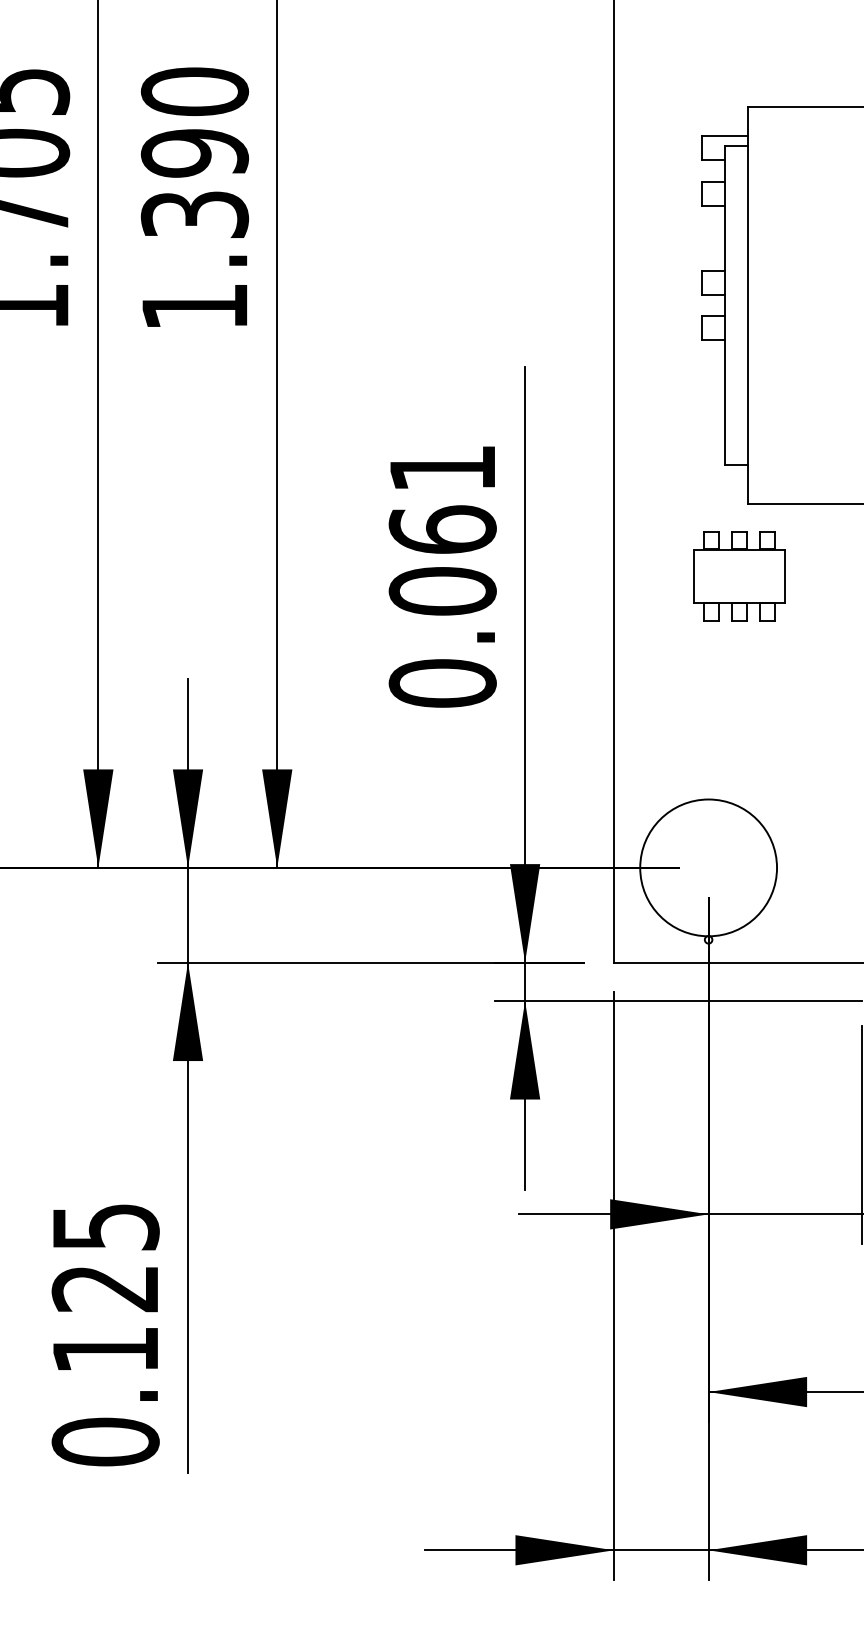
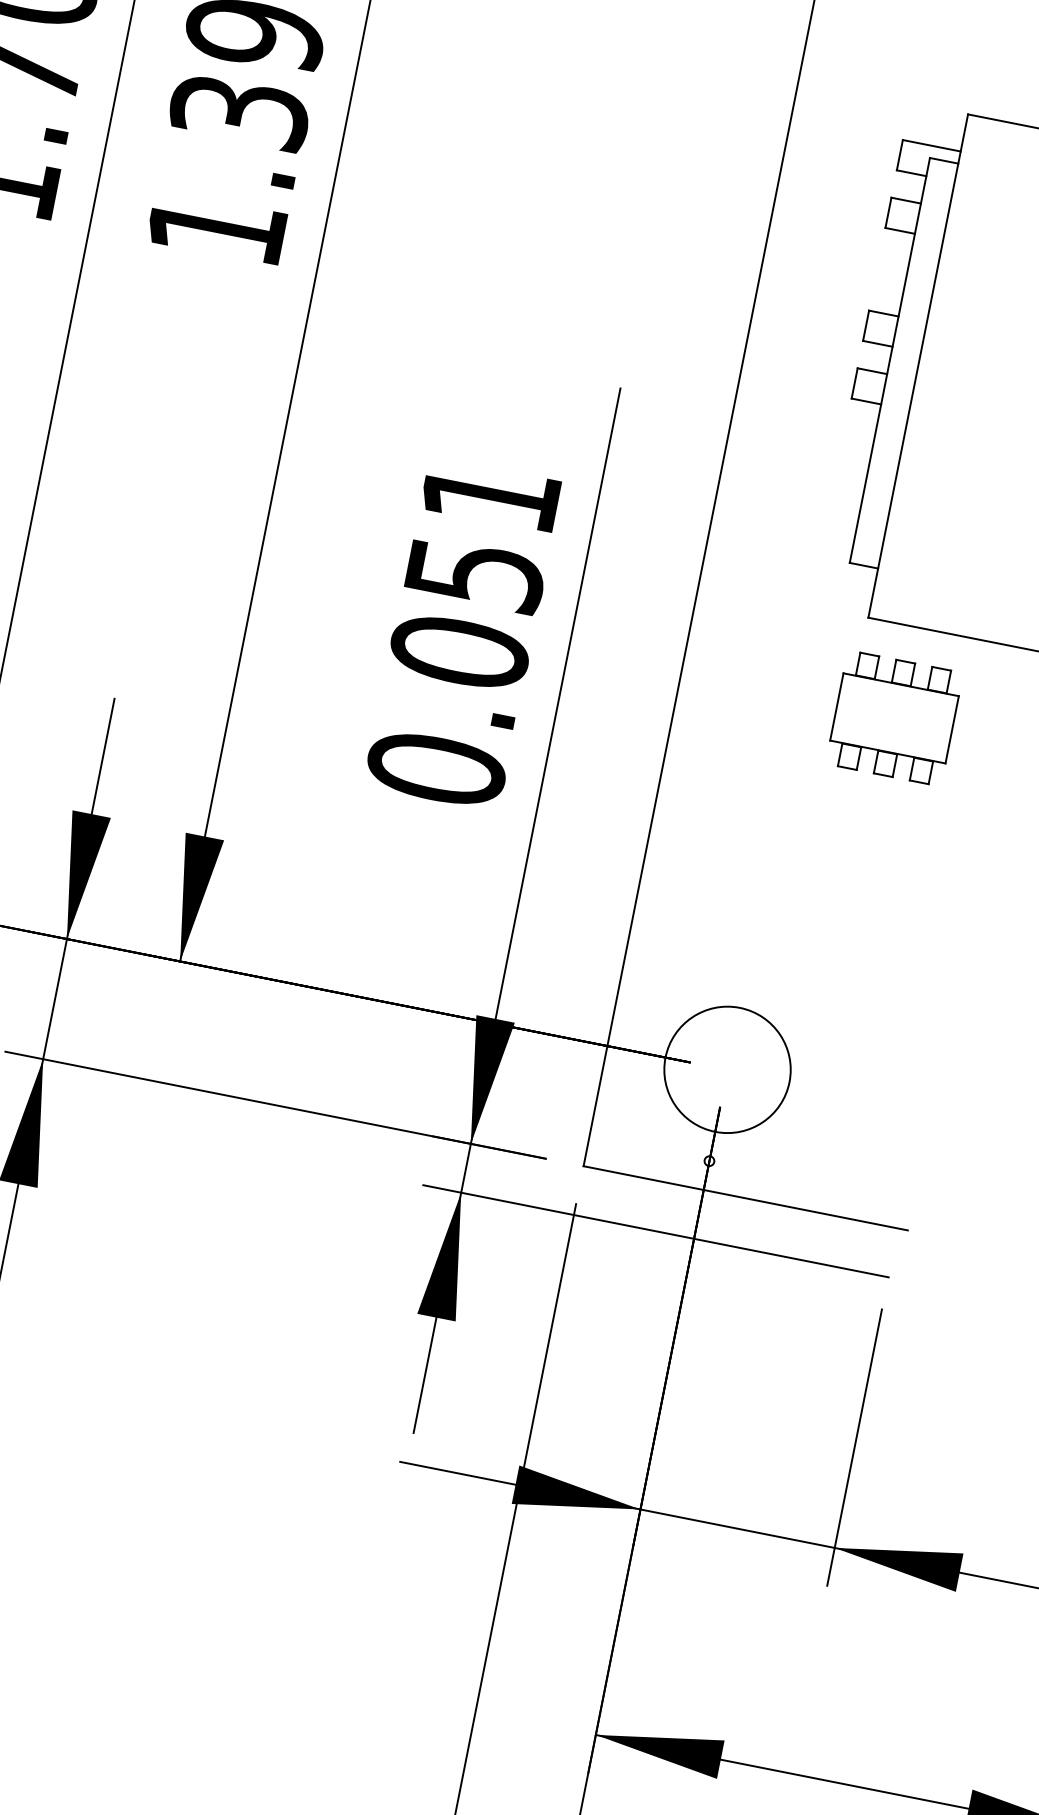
text: (442, 529) -> (474, 573), 0.061 -> 0.051
part: (739, 576) -> (894, 718), moved
circle: (708, 867) -> (727, 1069), size x0.71

